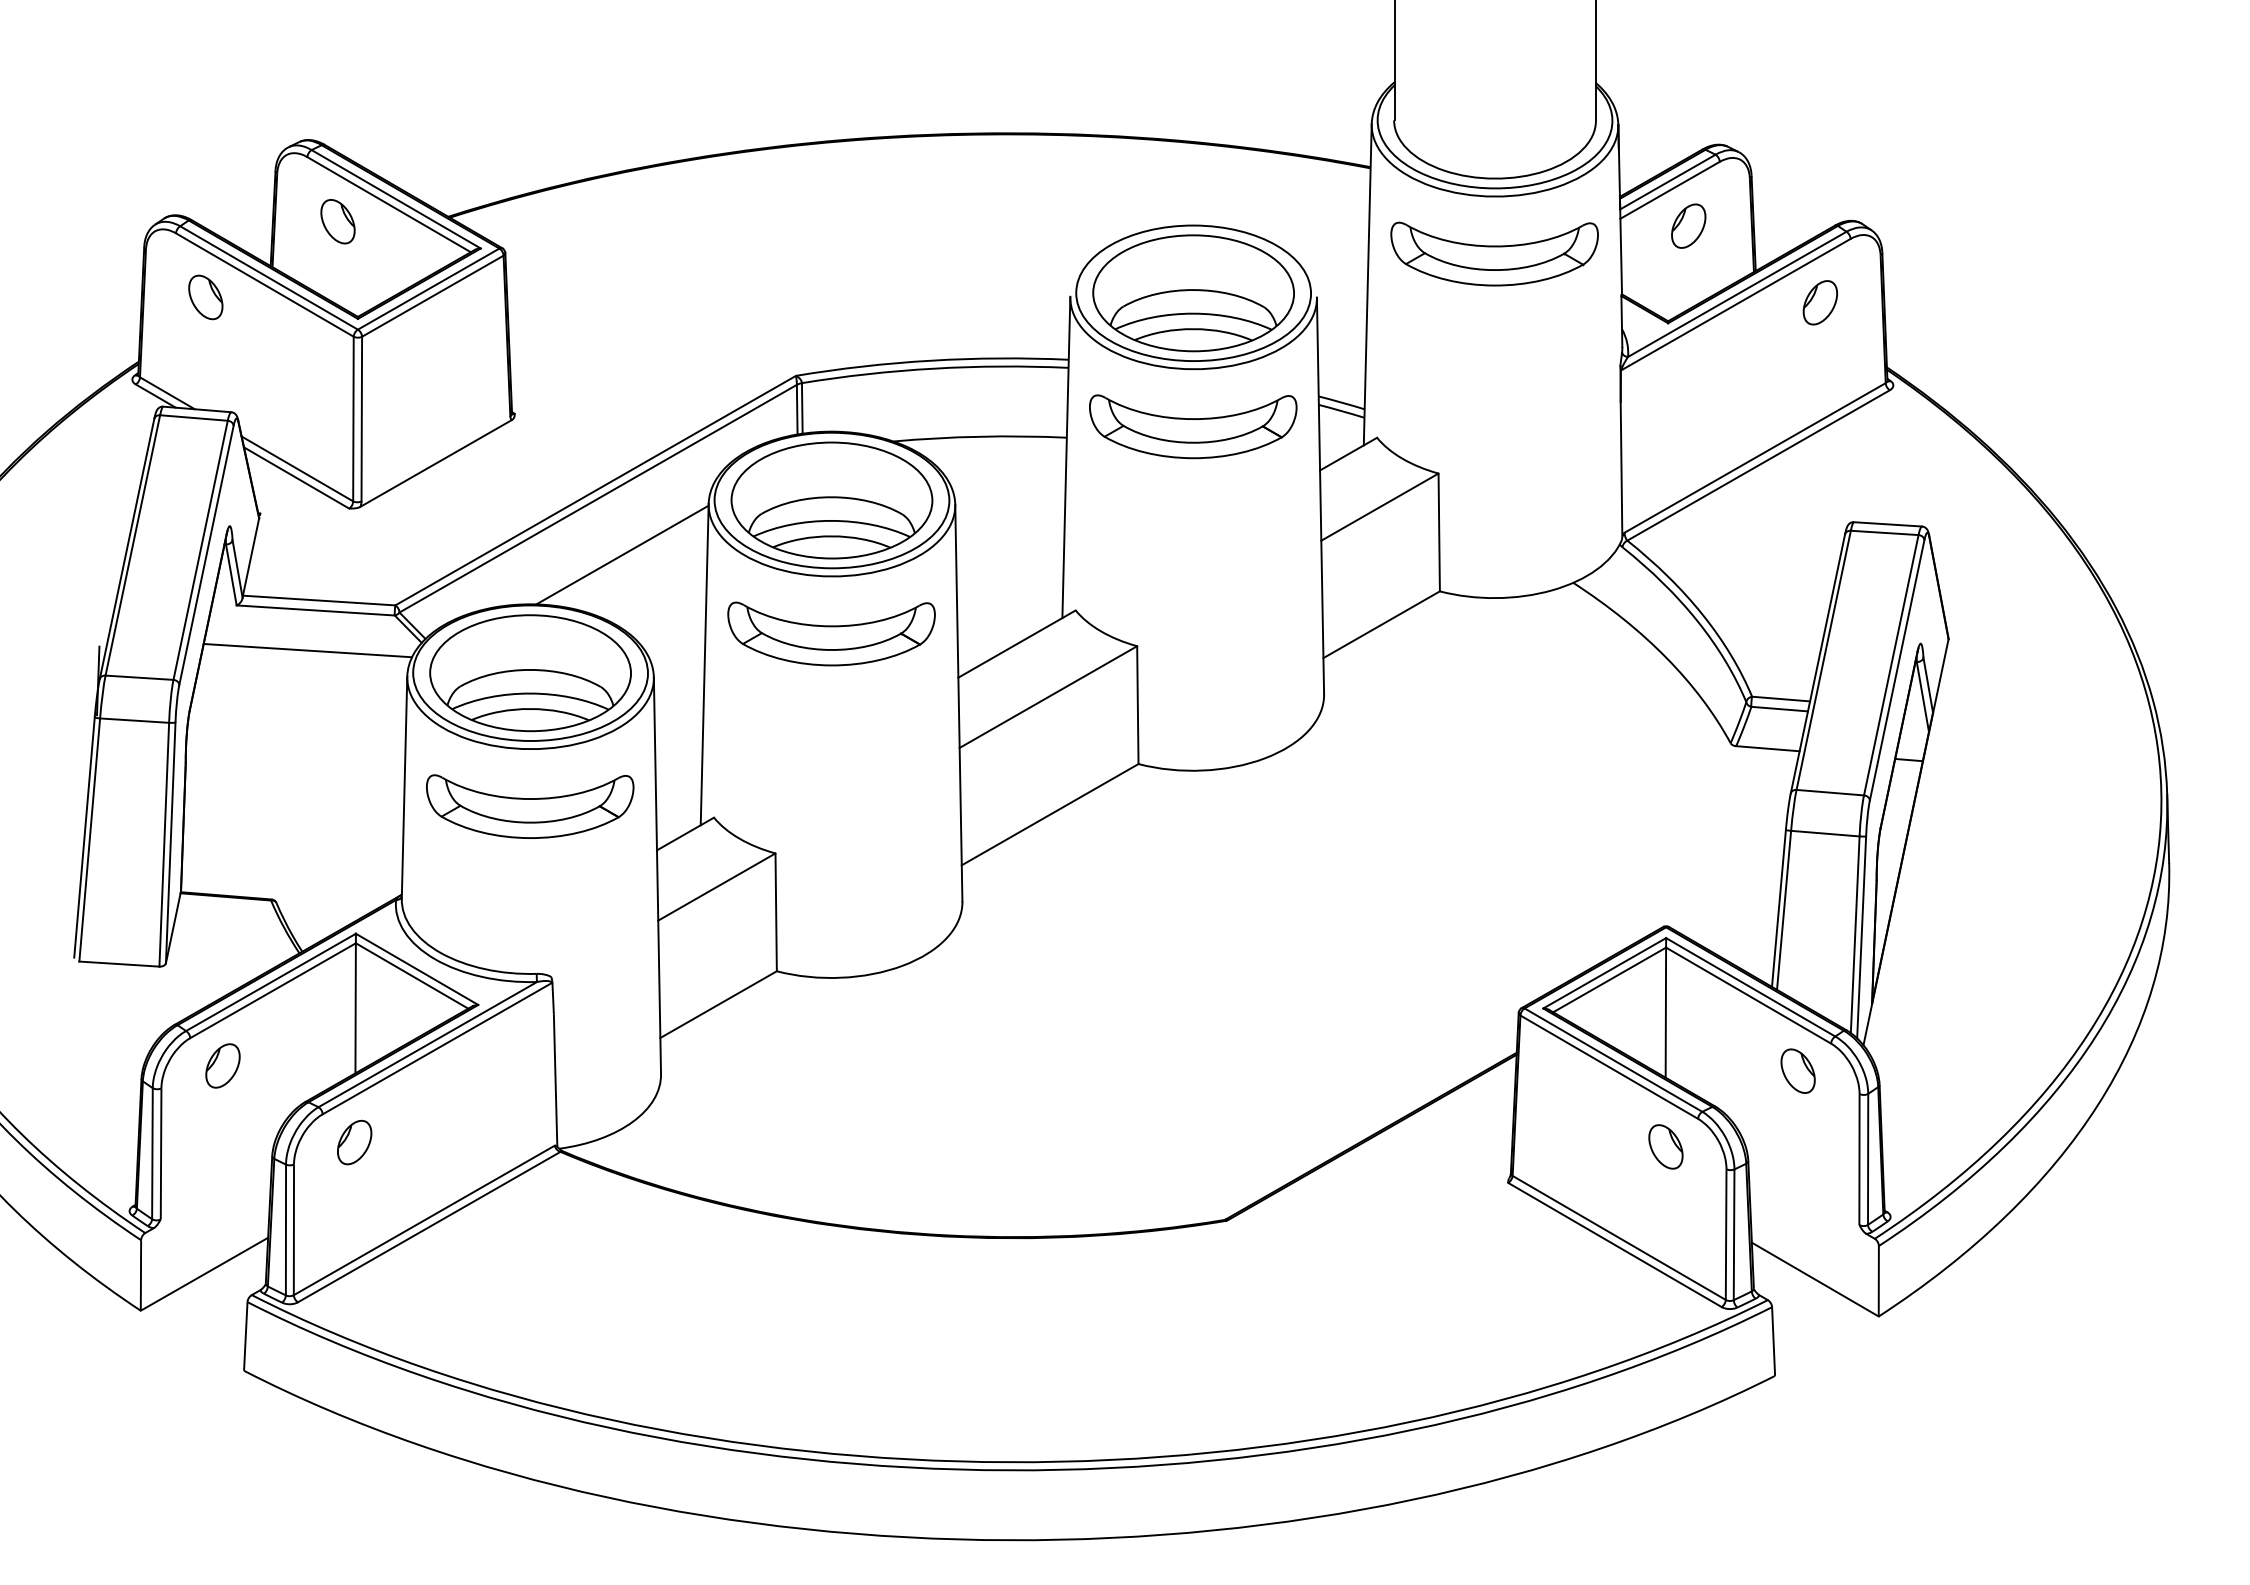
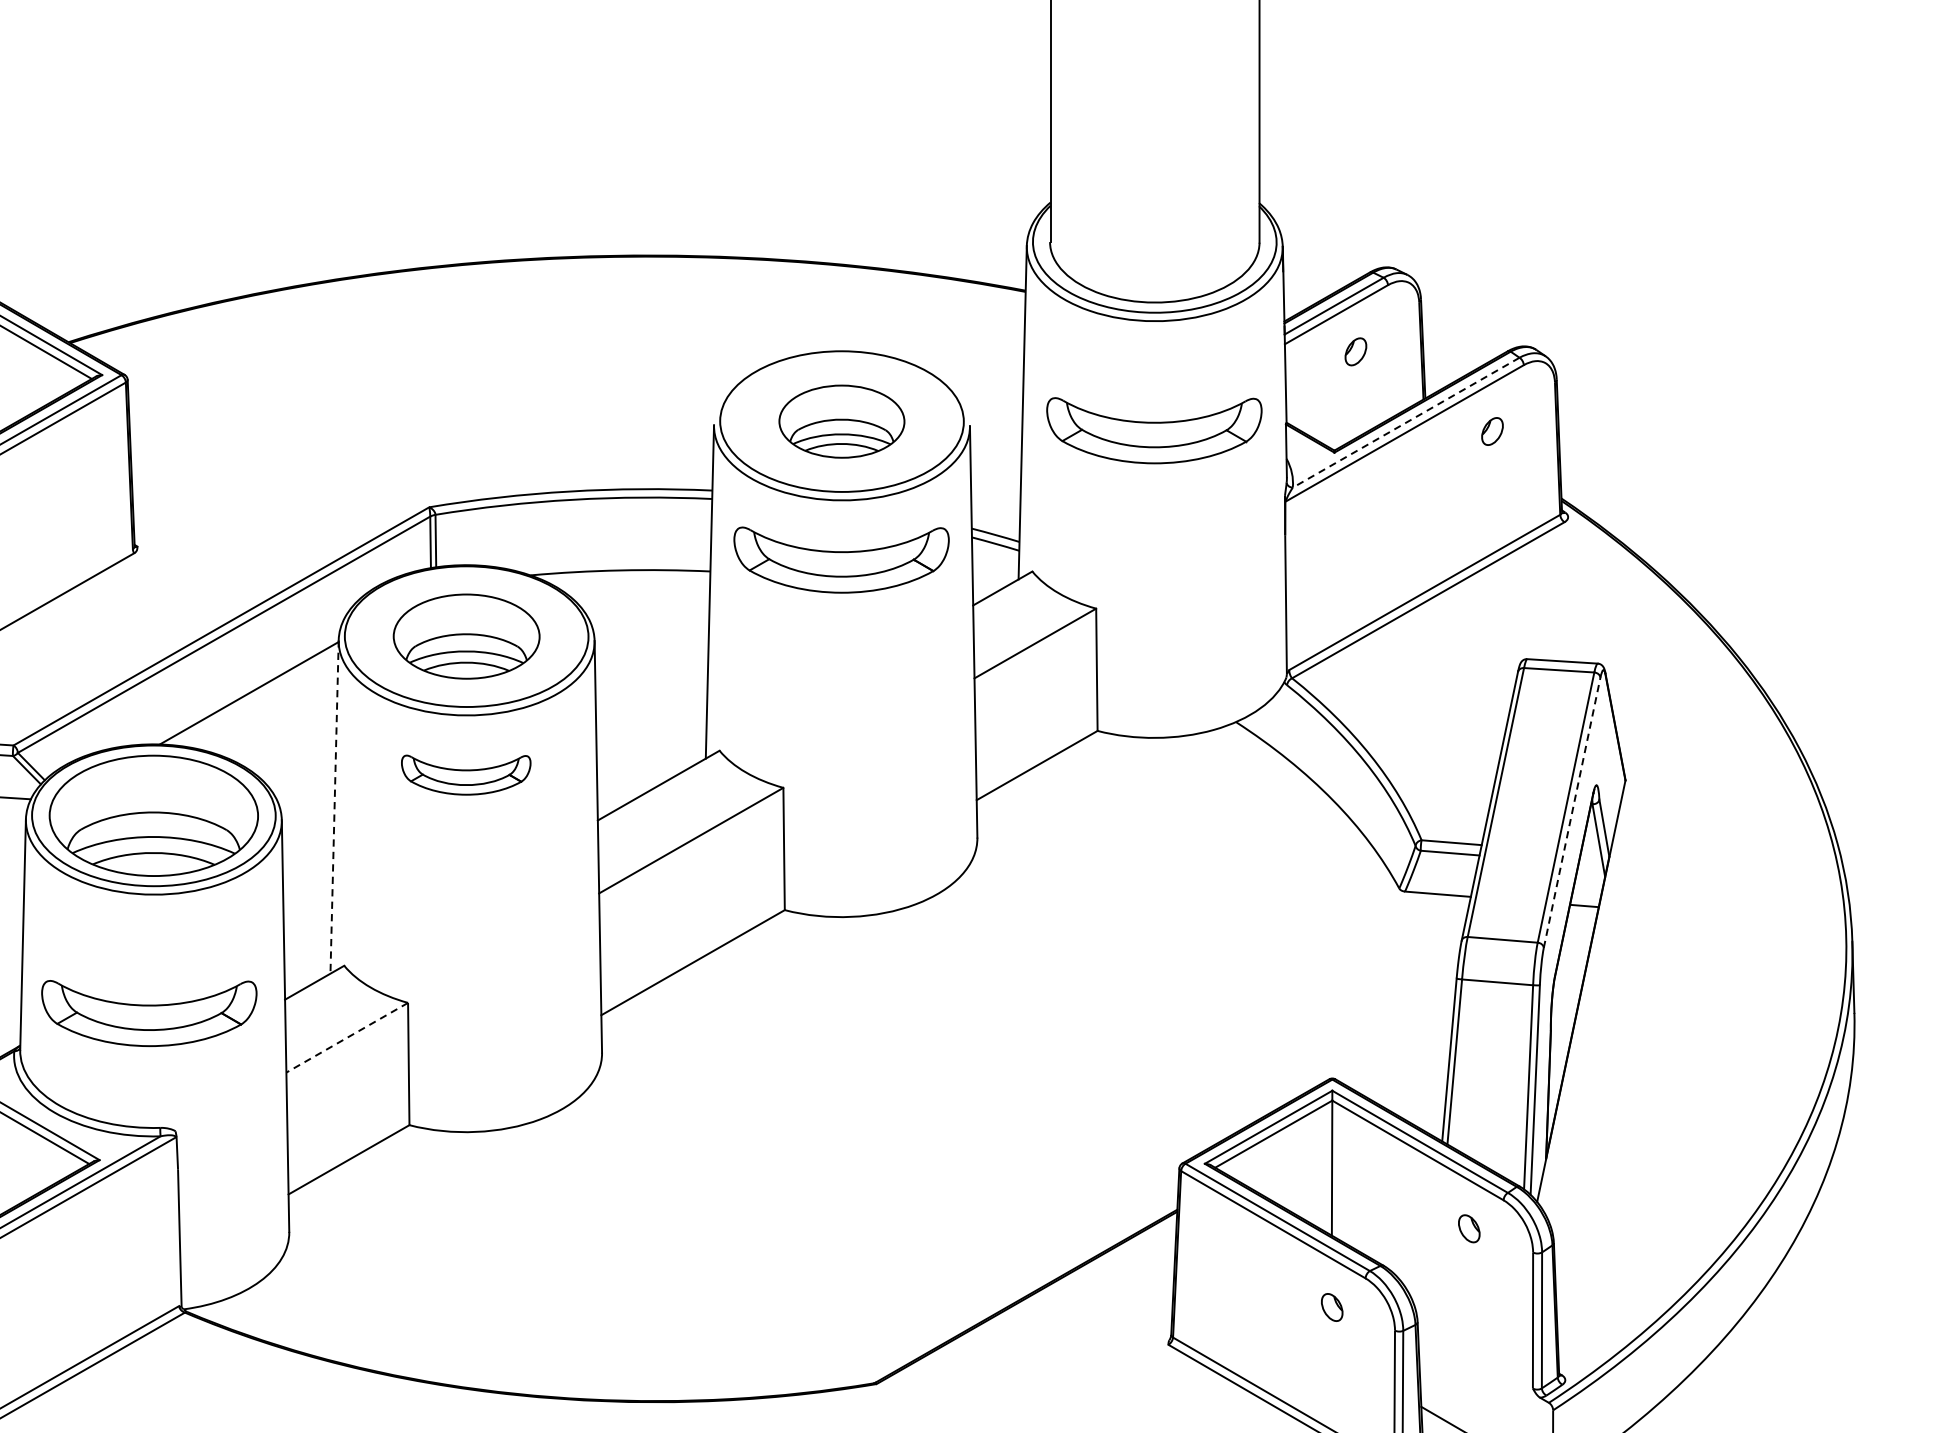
part: (1688, 225) -> (1355, 351), size x0.6
part: (1494, 253) -> (1154, 430), moved
part: (1193, 293) -> (841, 421), size x0.6
line: (1737, 294) -> (1406, 422), solid -> dashed
part: (1820, 302) -> (1492, 431), size x0.6
part: (831, 500) -> (466, 636), size x0.7
part: (831, 633) -> (466, 774), size x0.6
line: (704, 664) -> (334, 806), solid -> dashed
line: (1897, 669) -> (1572, 812), solid -> dashed
part: (530, 806) -> (149, 1013), moved
line: (716, 887) -> (346, 1038), solid -> dashed
part: (1797, 1070) -> (1468, 1228), size x0.6
part: (1665, 1146) -> (1331, 1307), size x0.6

